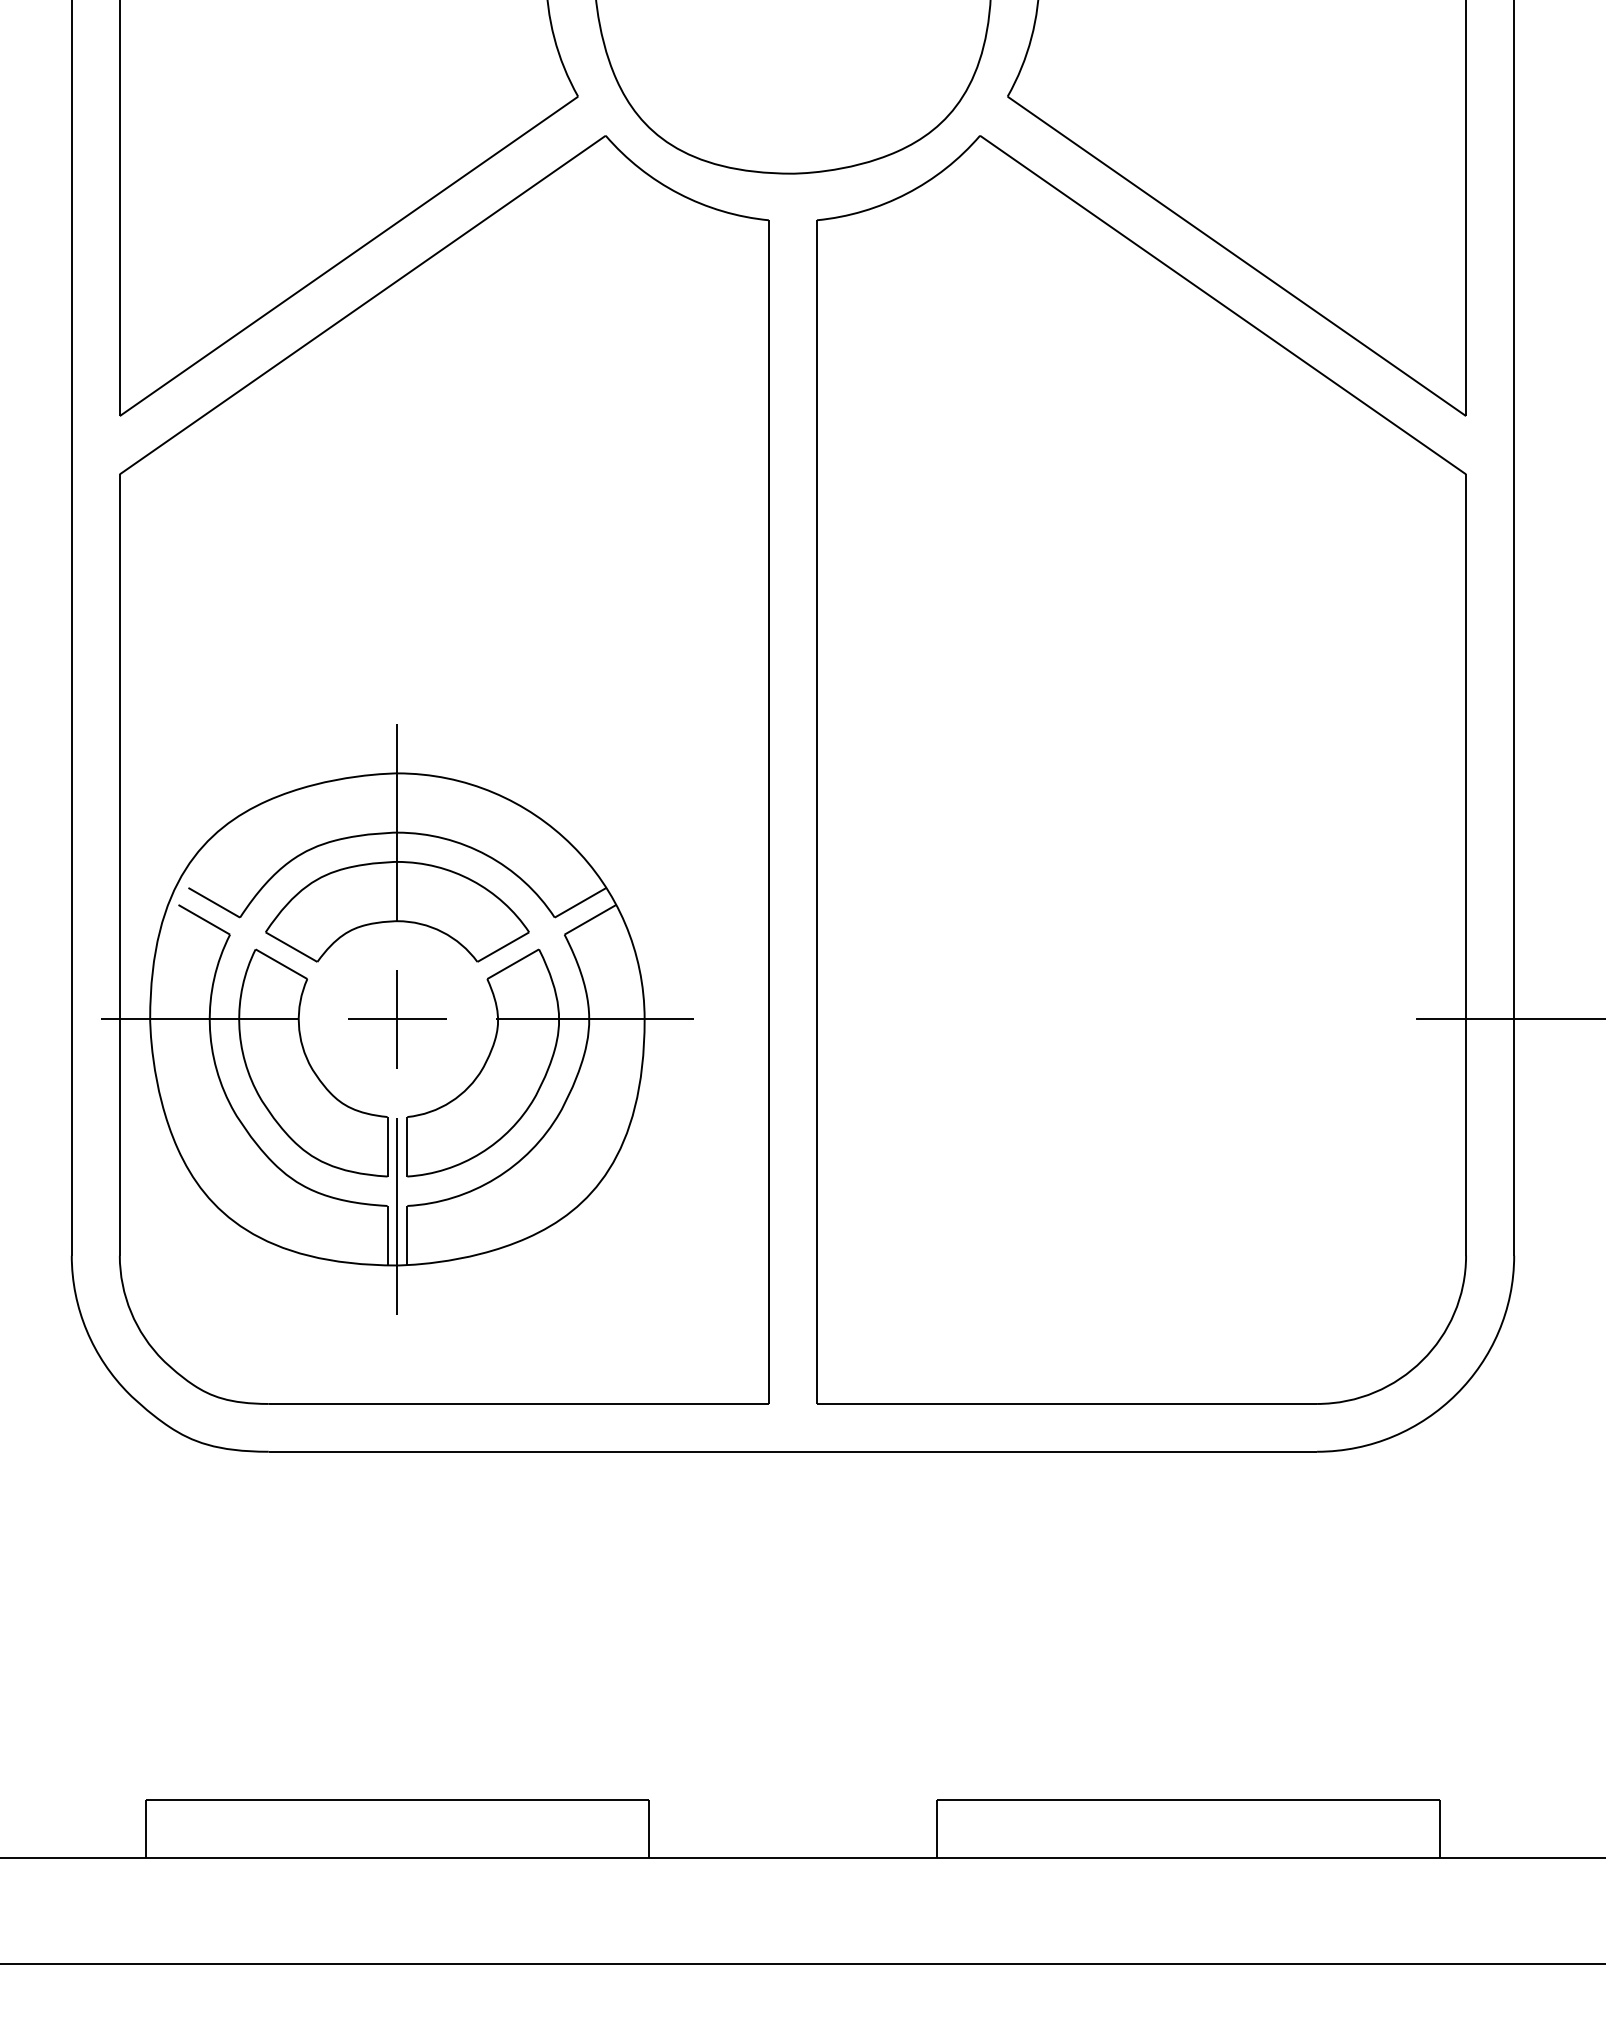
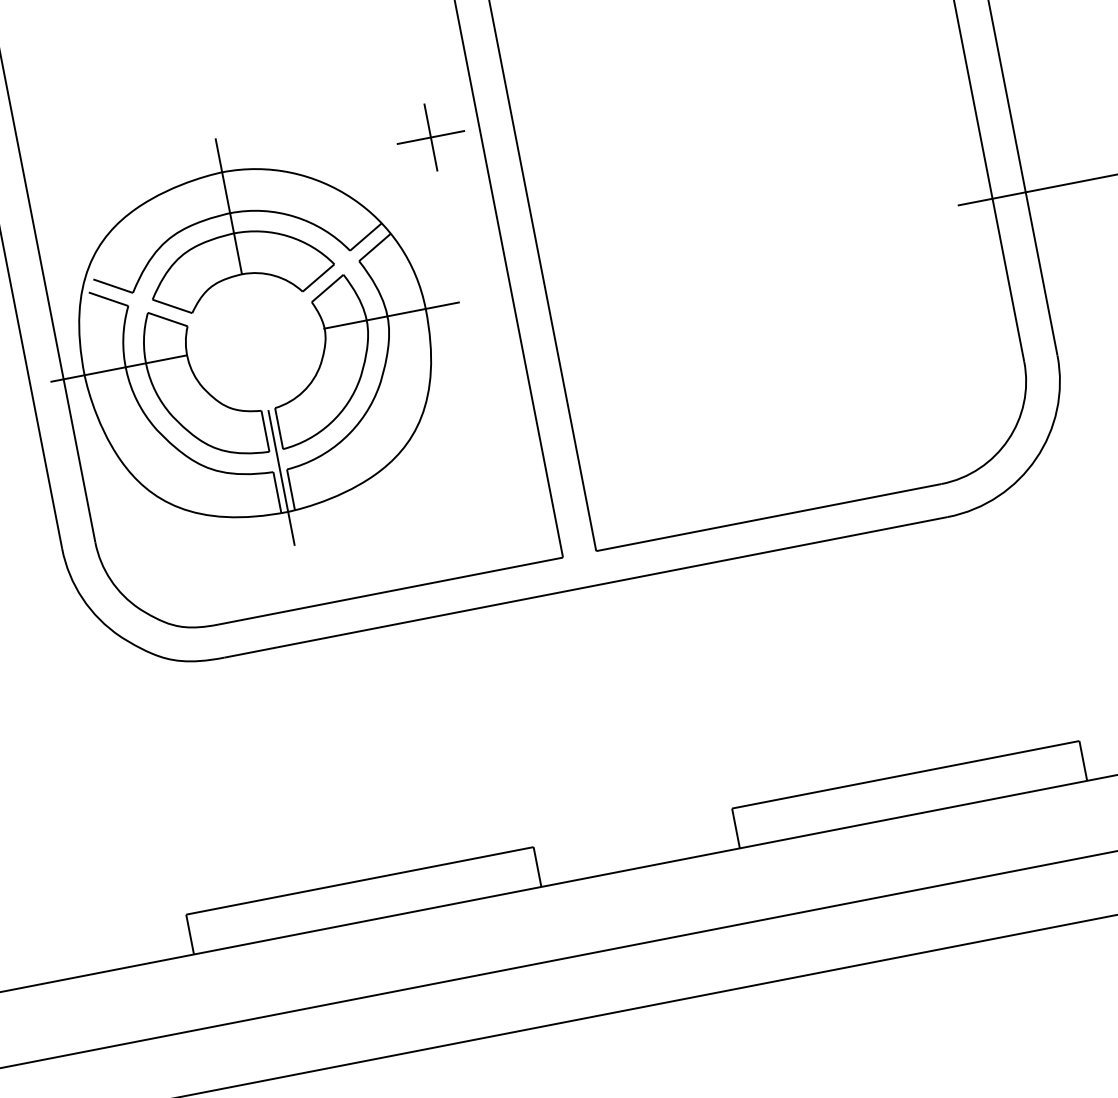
part: (397, 1019) -> (431, 137), moved

